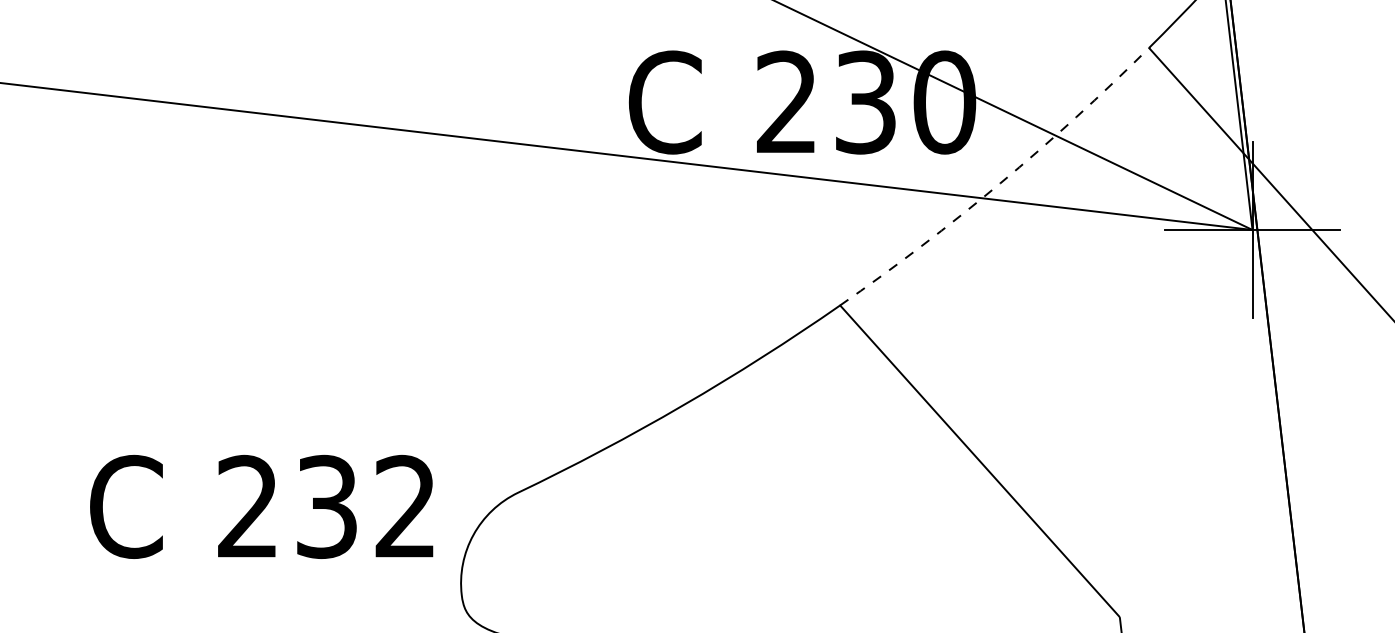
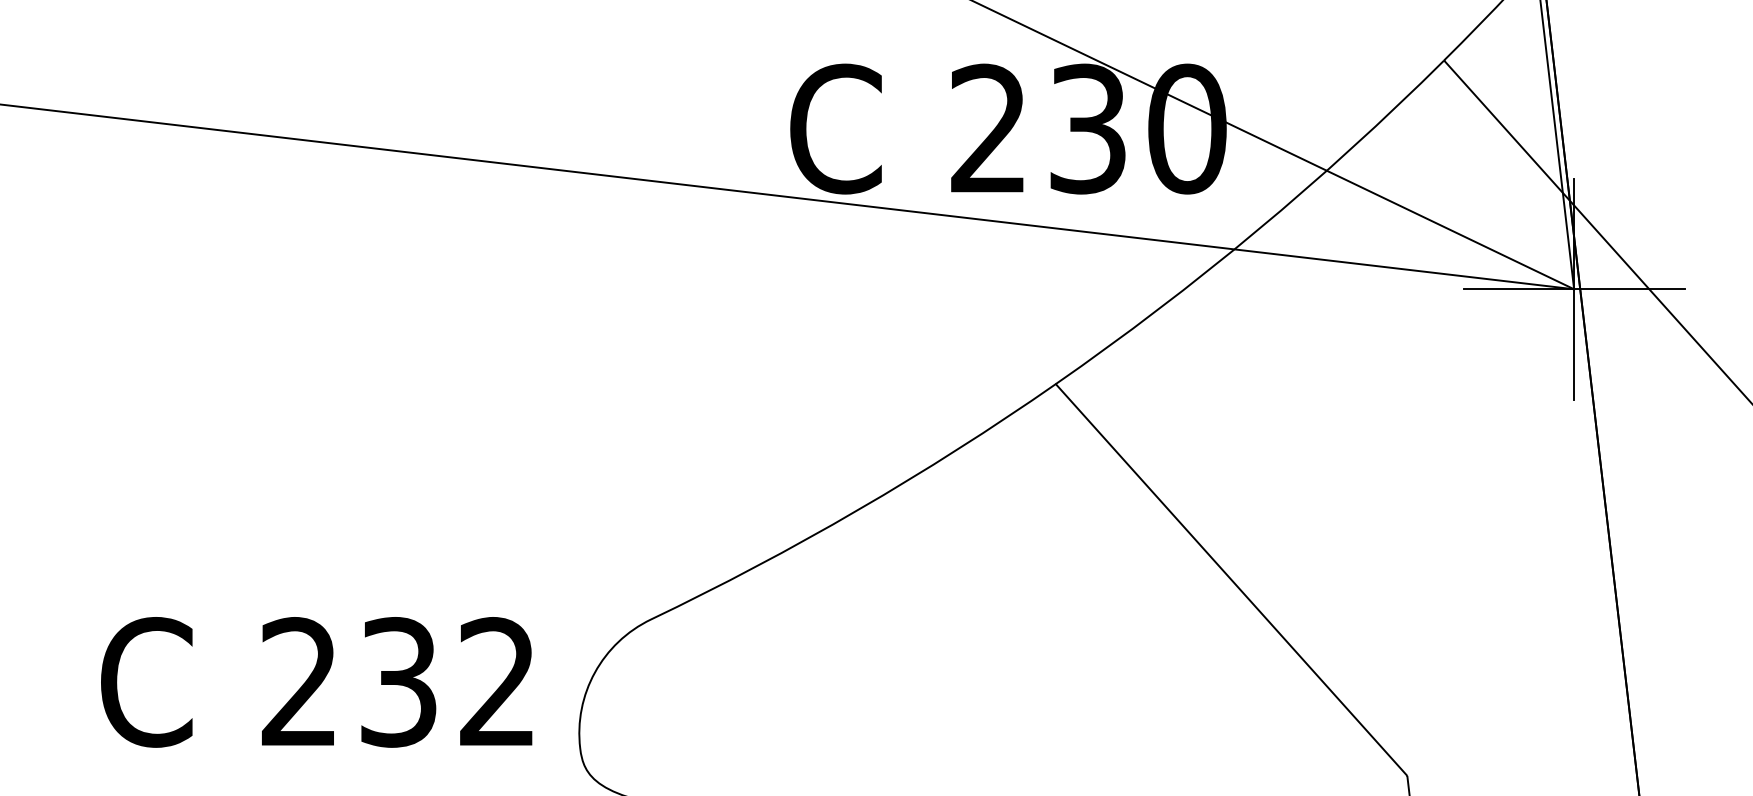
arc: (999, 183) -> (1256, 230), dashed -> solid
text: (261, 507) -> (316, 682), moved

